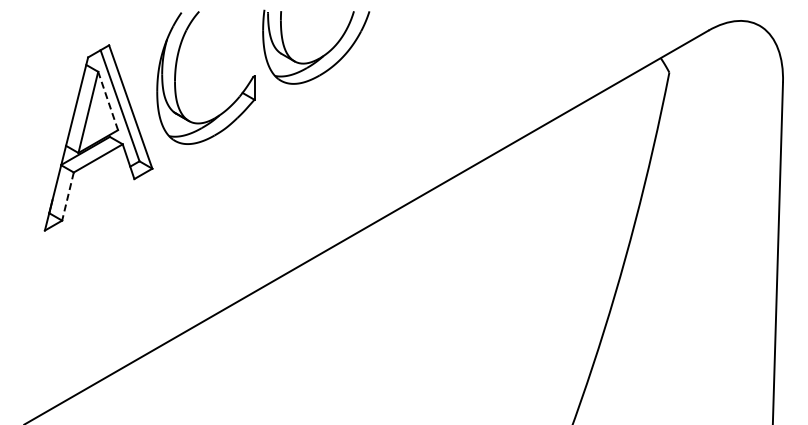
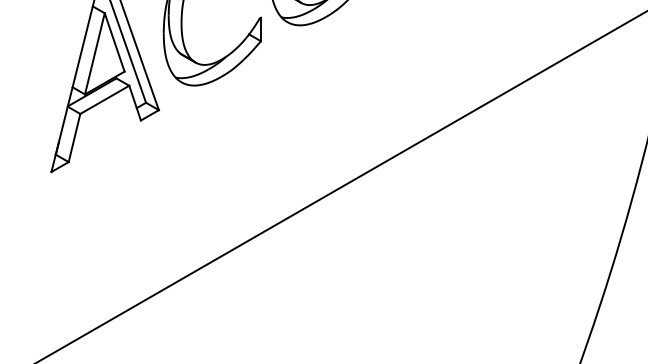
line: (108, 101) -> (115, 42), dashed -> solid
line: (67, 196) -> (74, 137), dashed -> solid

